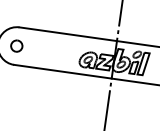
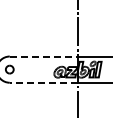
line: (69, 34) -> (44, 56), solid -> dashed
line: (62, 71) -> (43, 82), solid -> dashed

